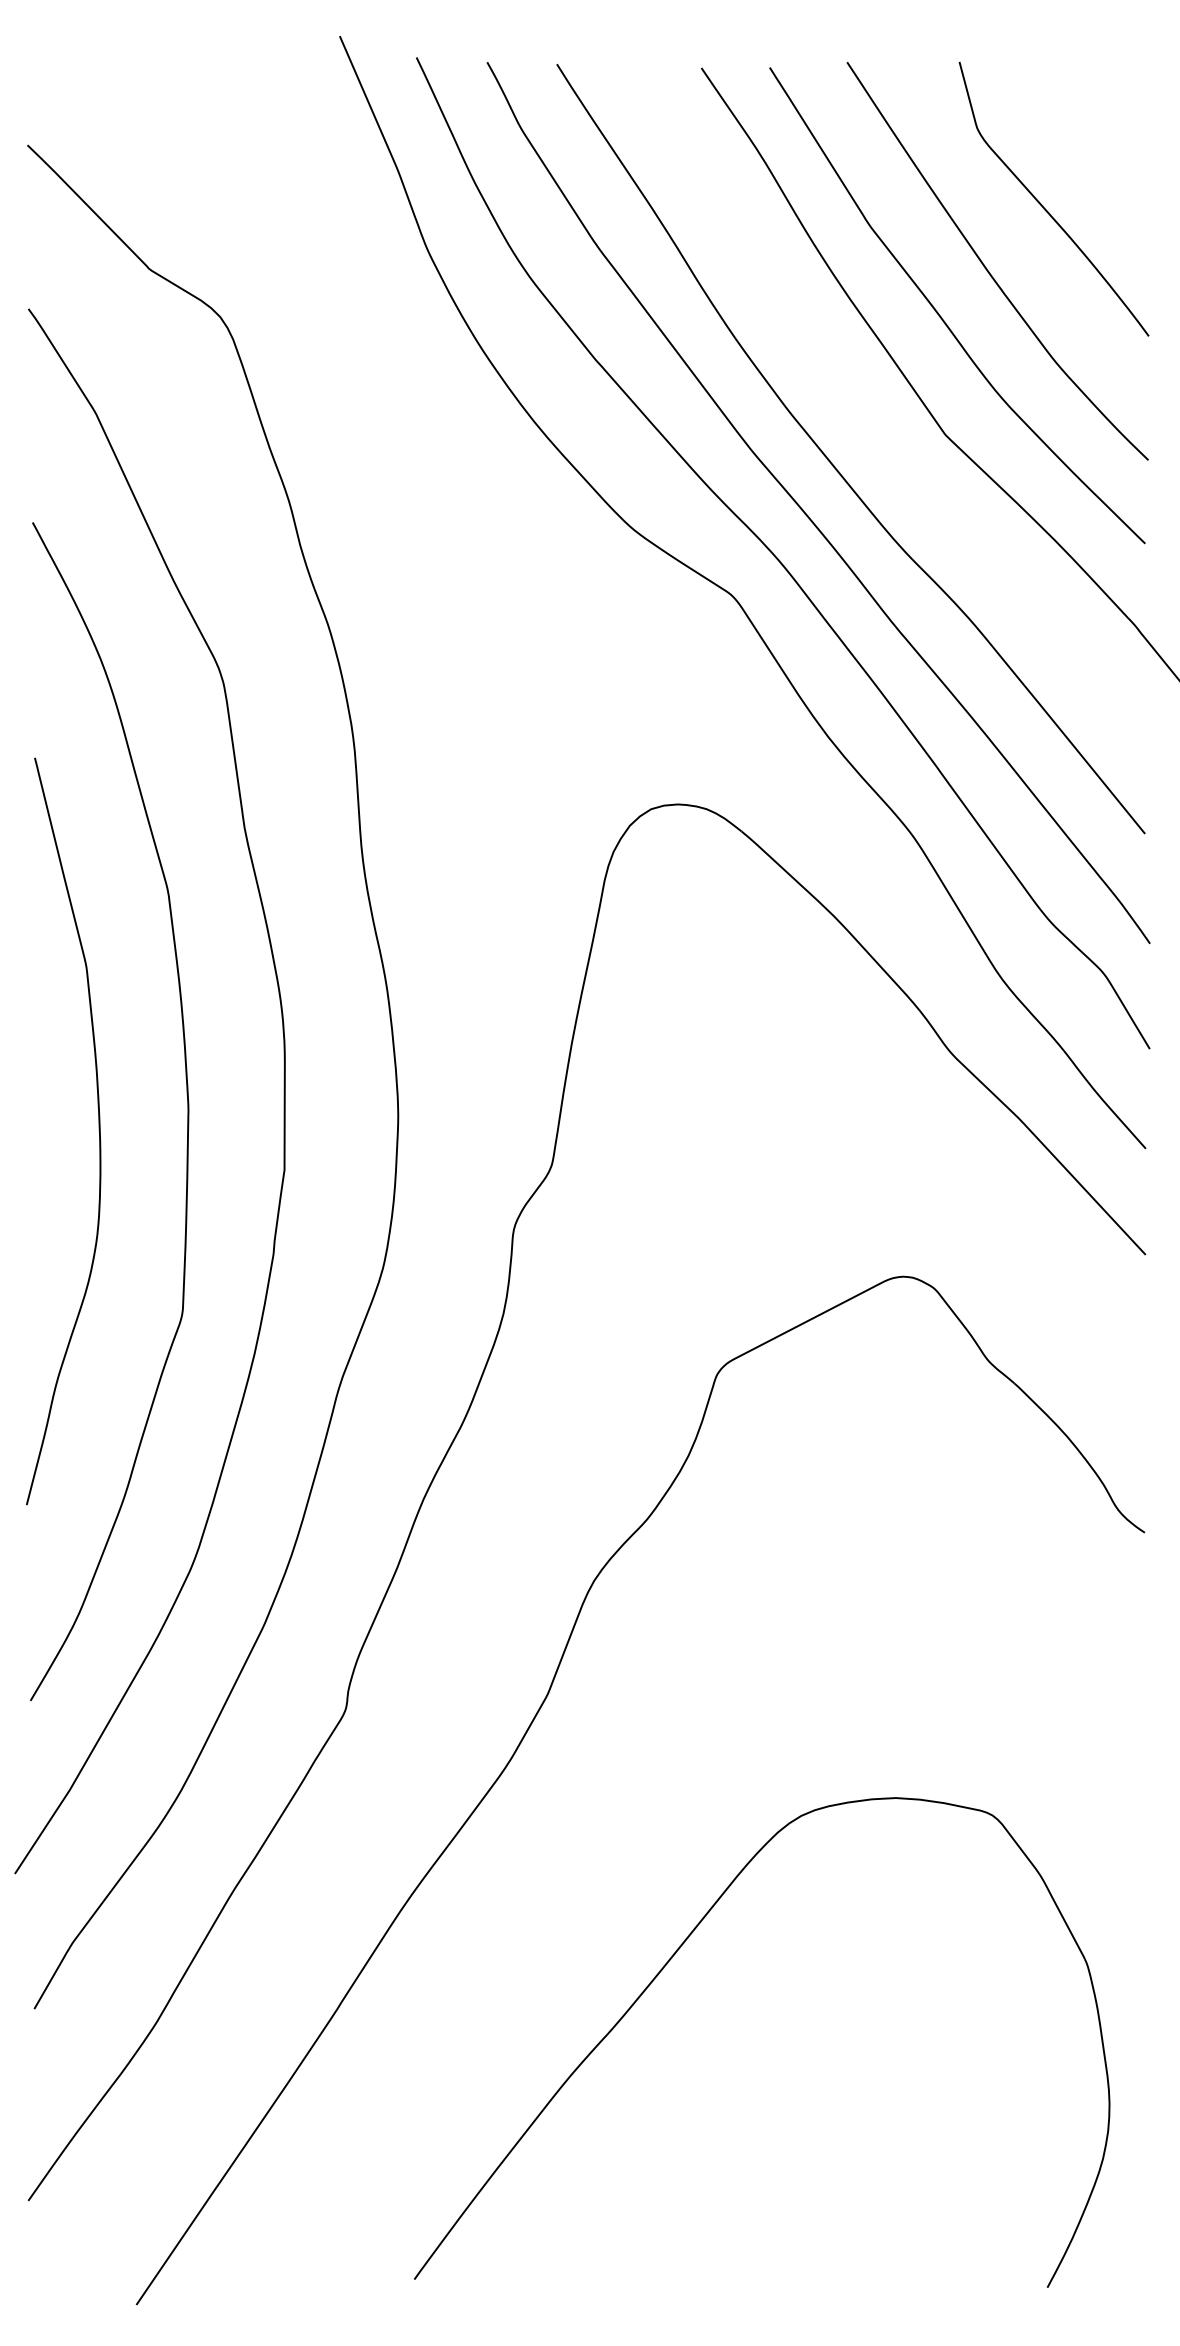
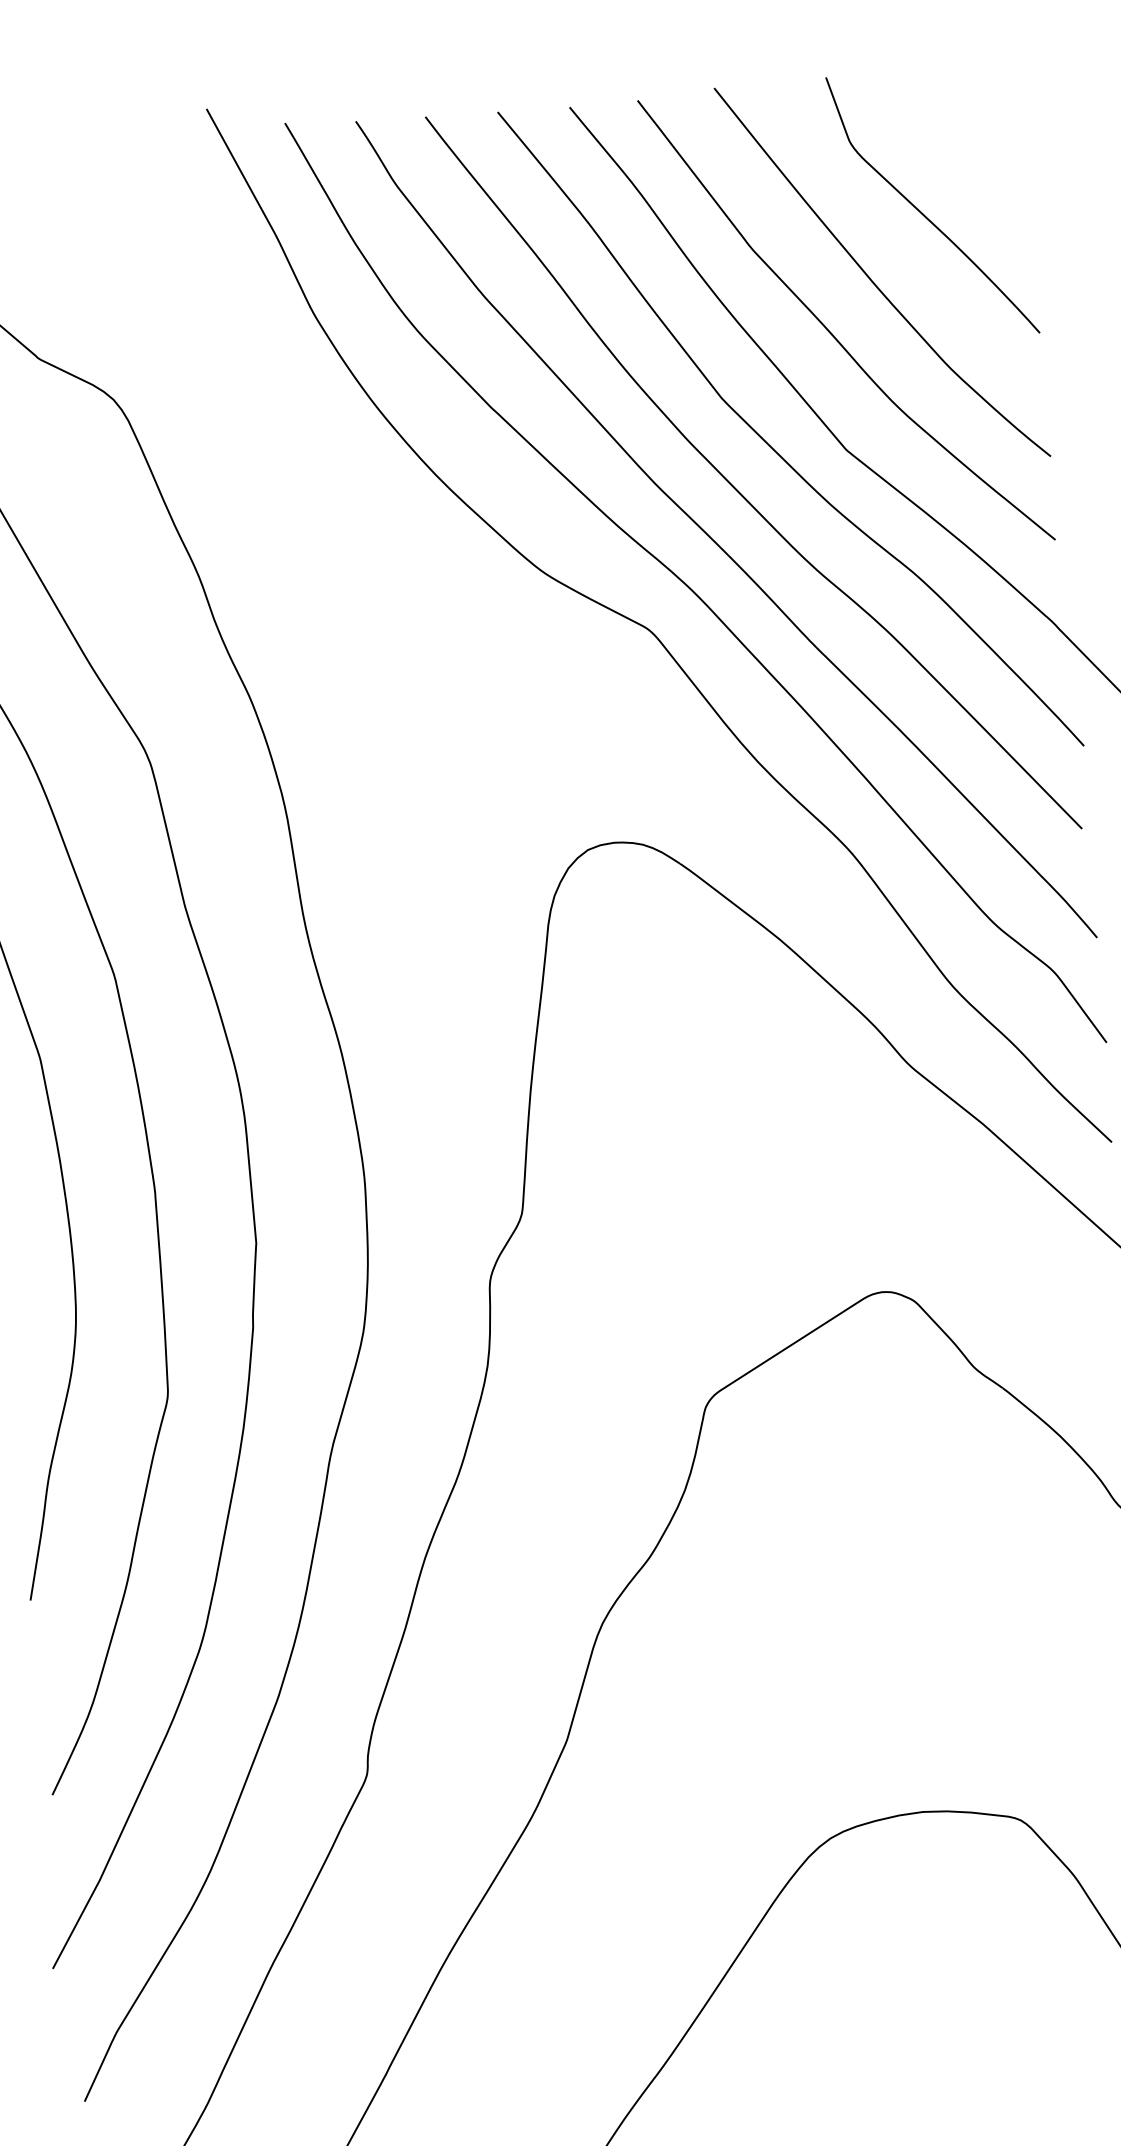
curve: (873, 426) -> (774, 448), added

